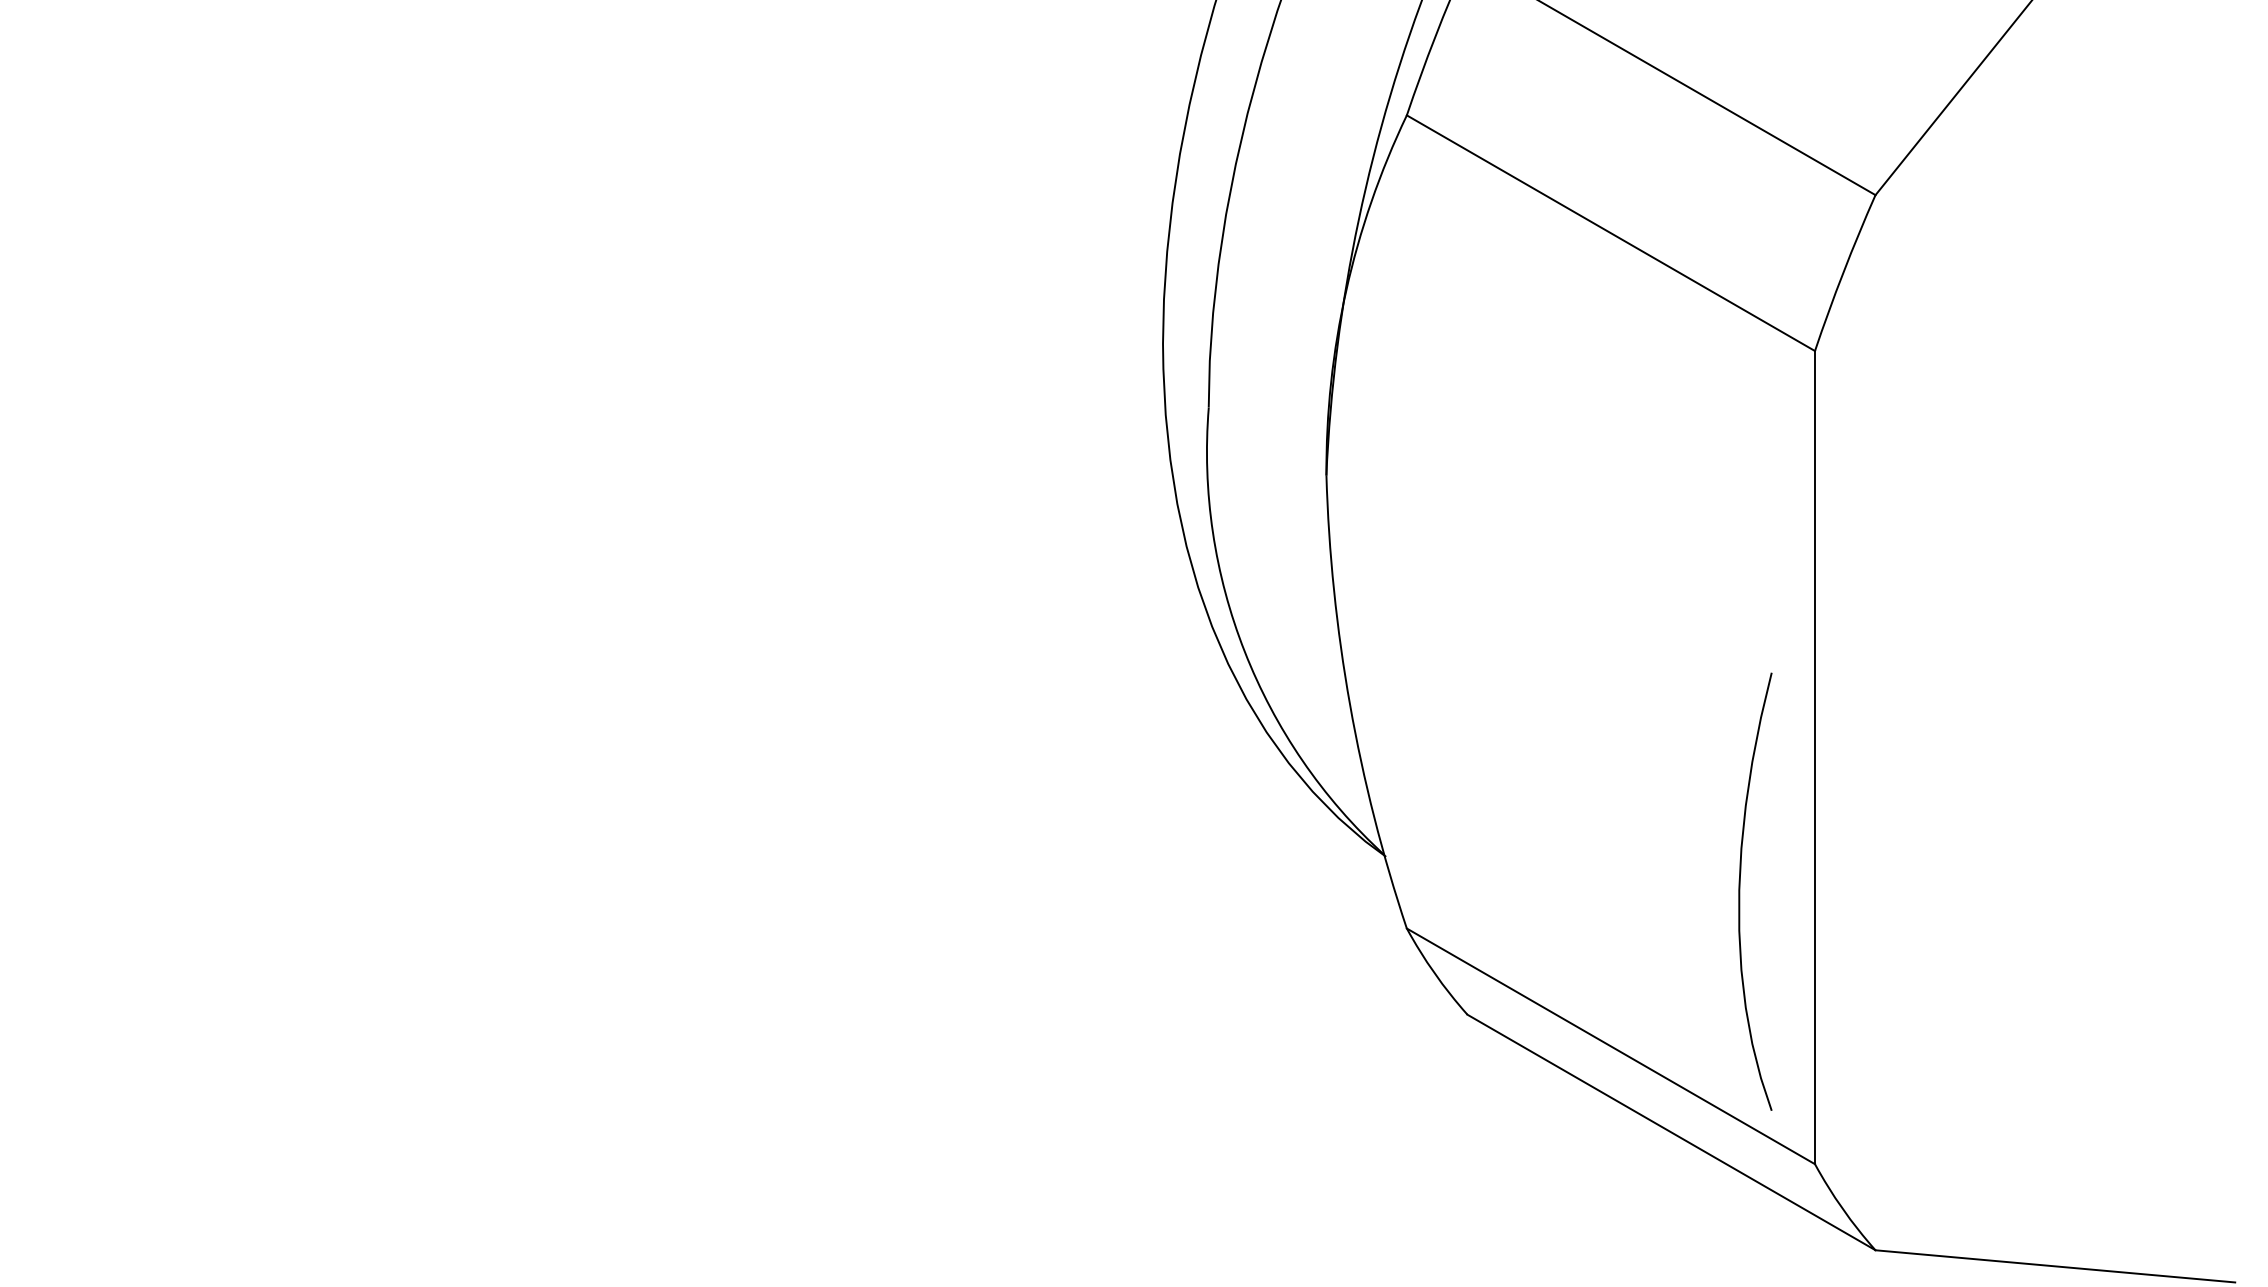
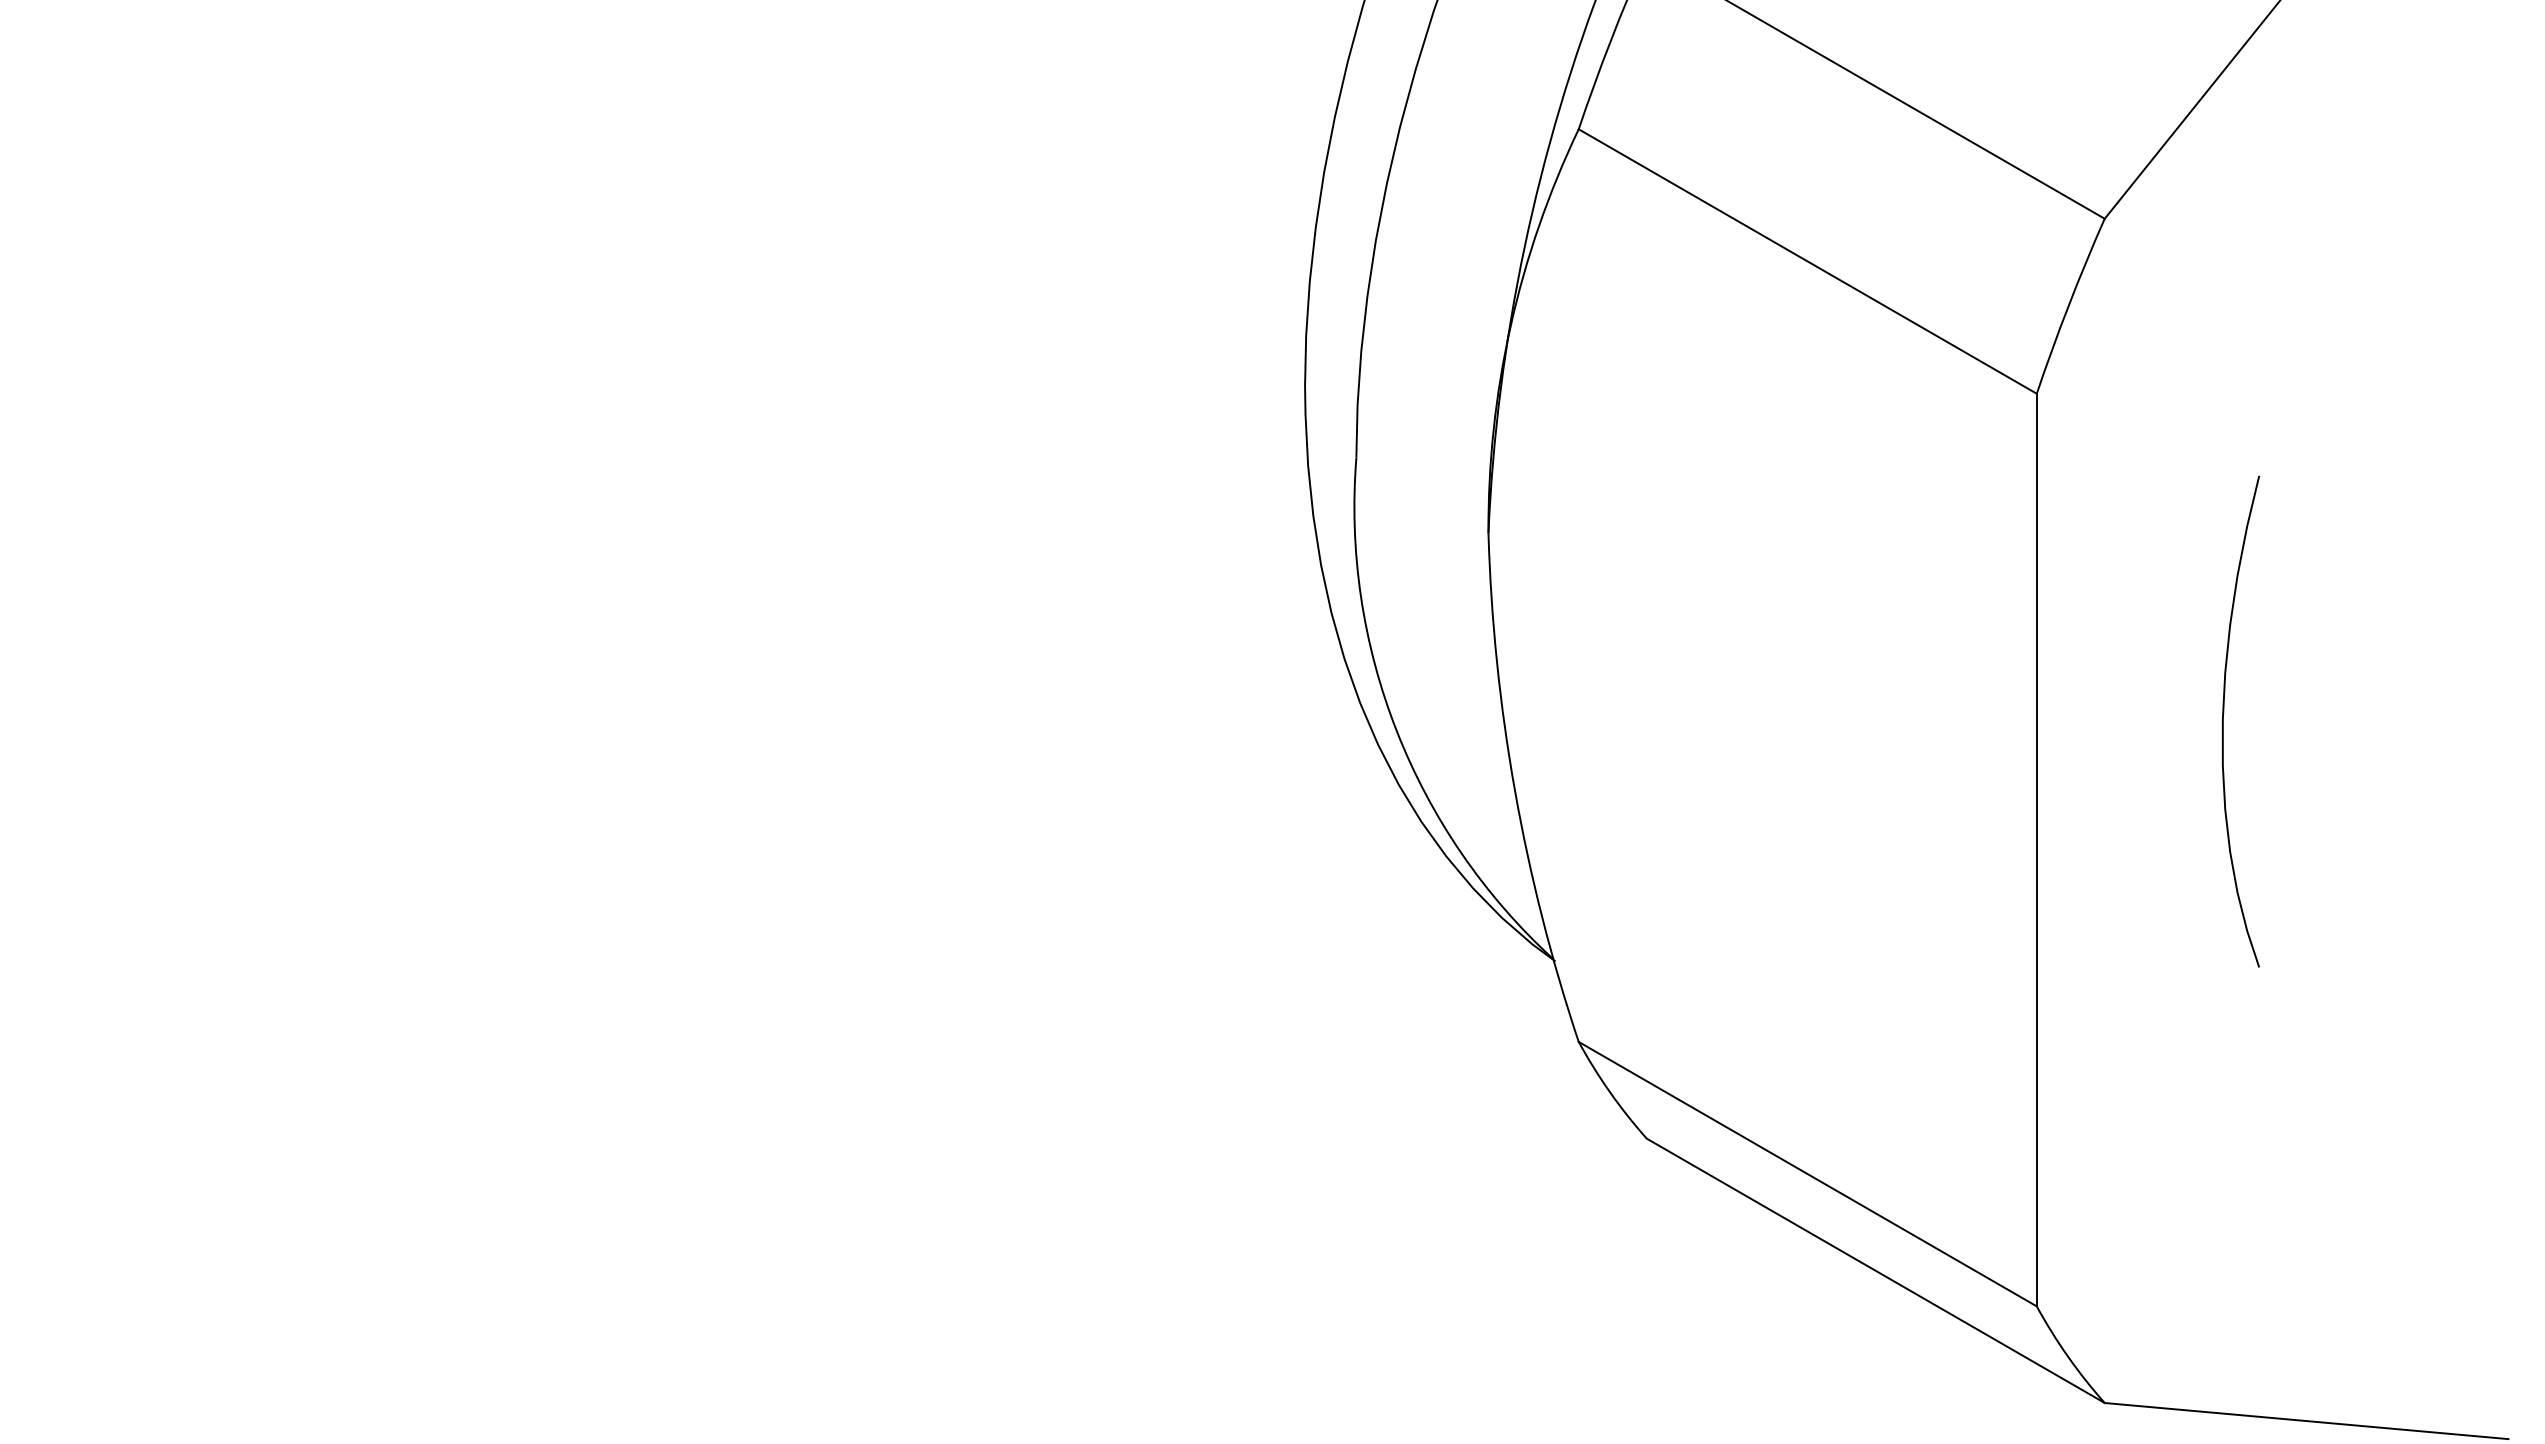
curve: (1739, 891) -> (2223, 721), moved

